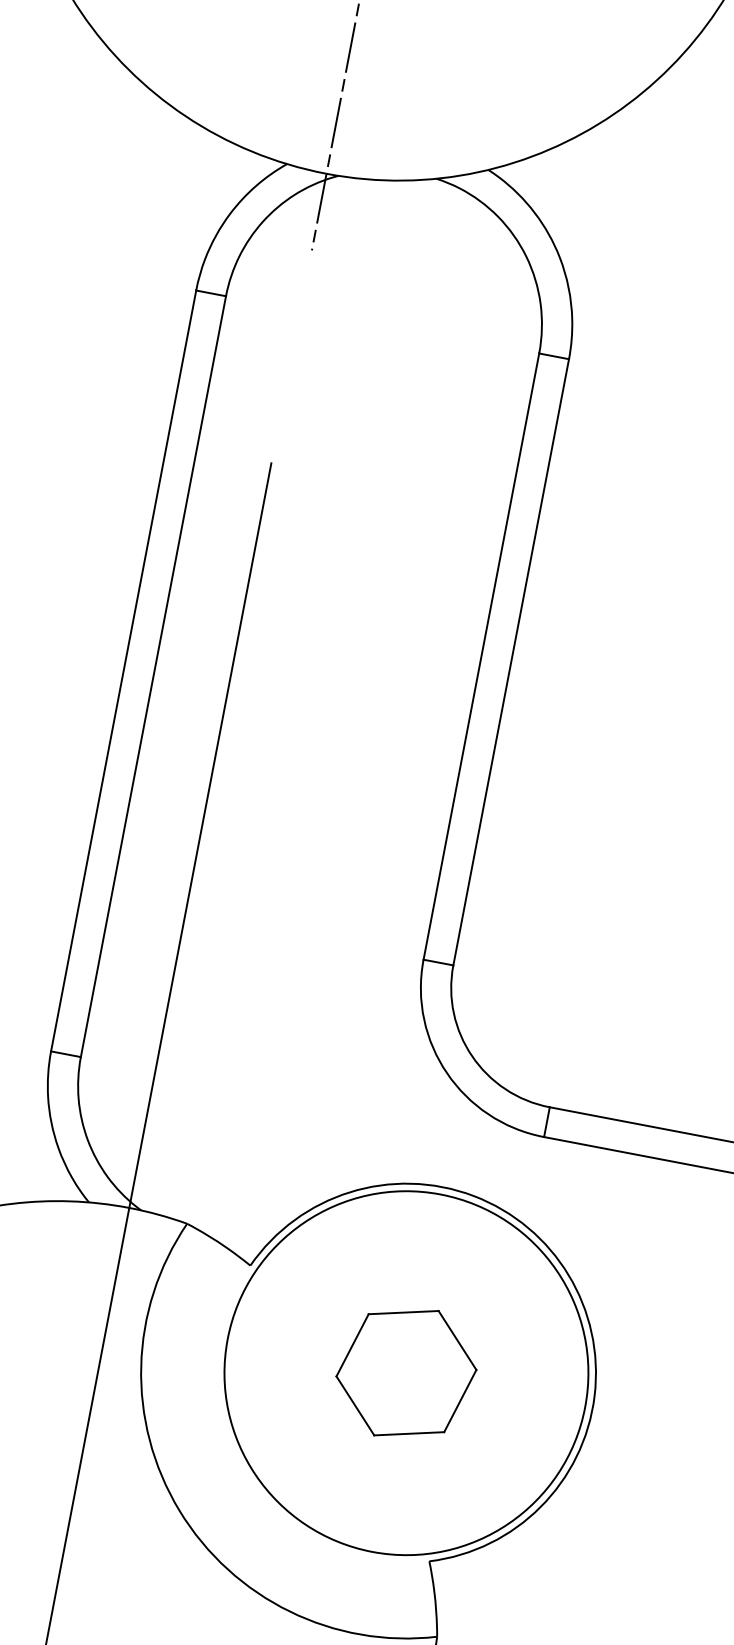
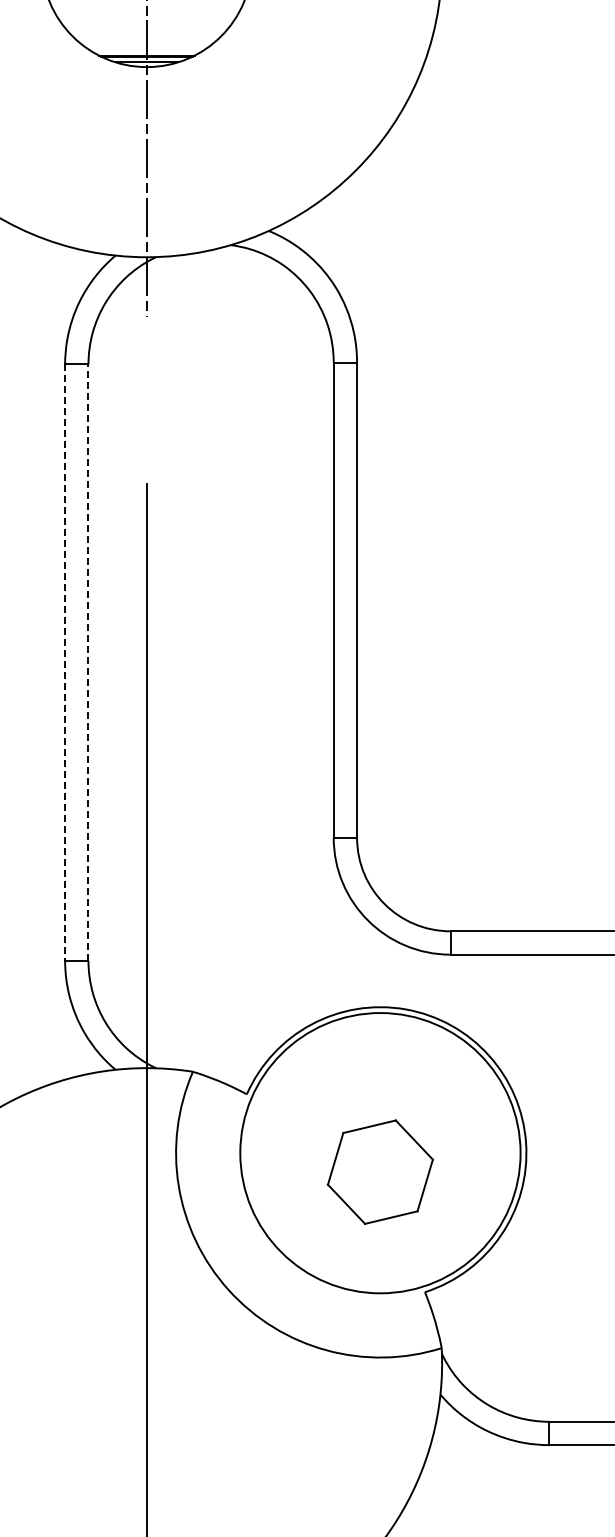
line: (123, 672) -> (65, 663), solid -> dashed
line: (153, 676) -> (88, 662), solid -> dashed
part: (405, 1372) -> (379, 1171), moved

